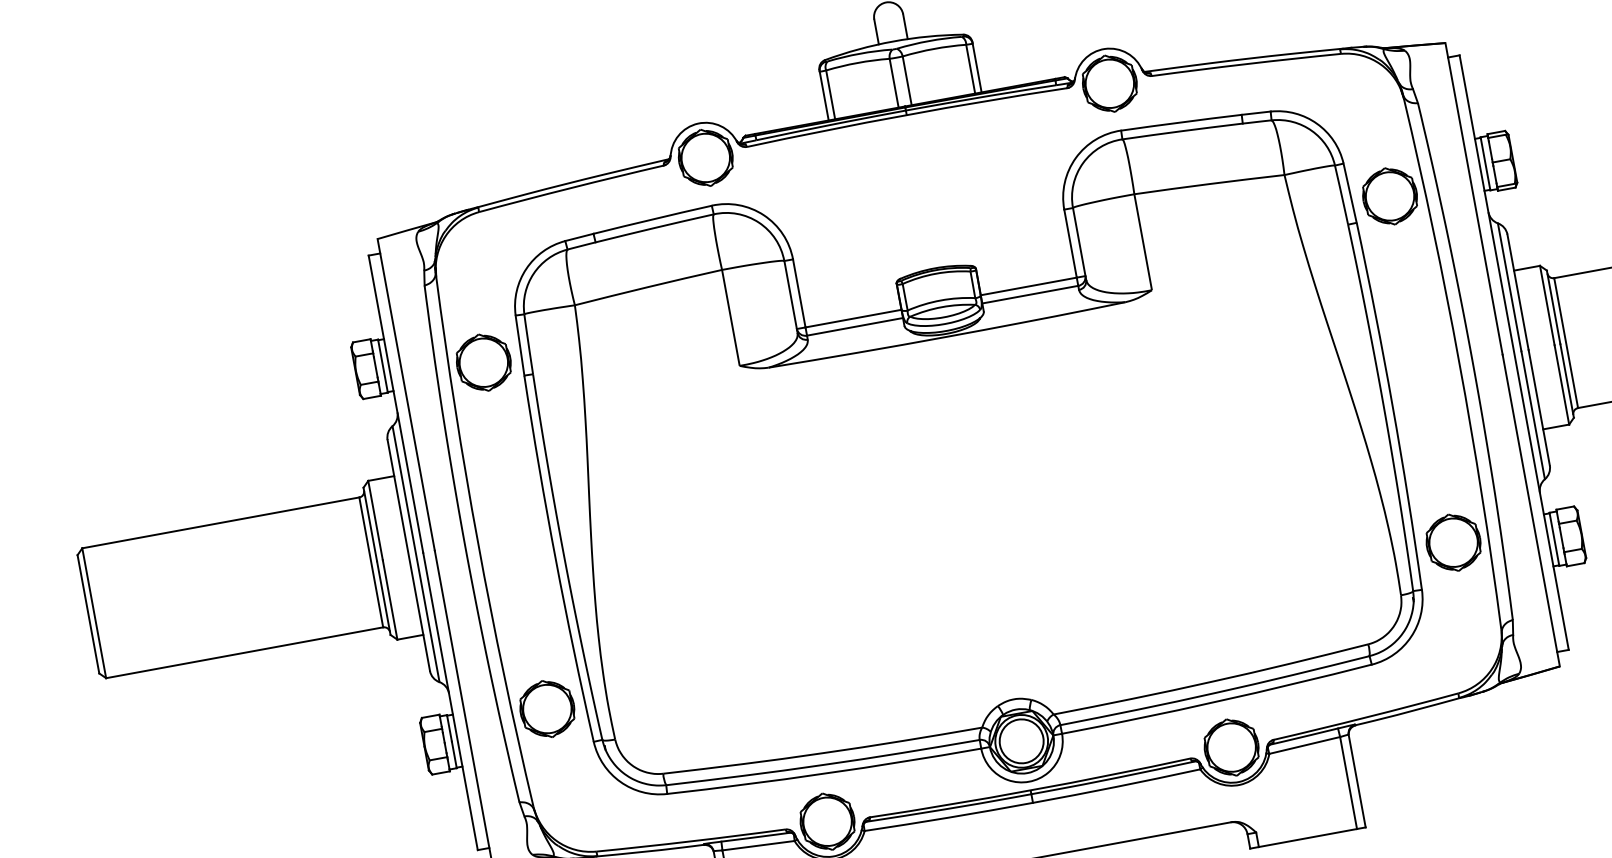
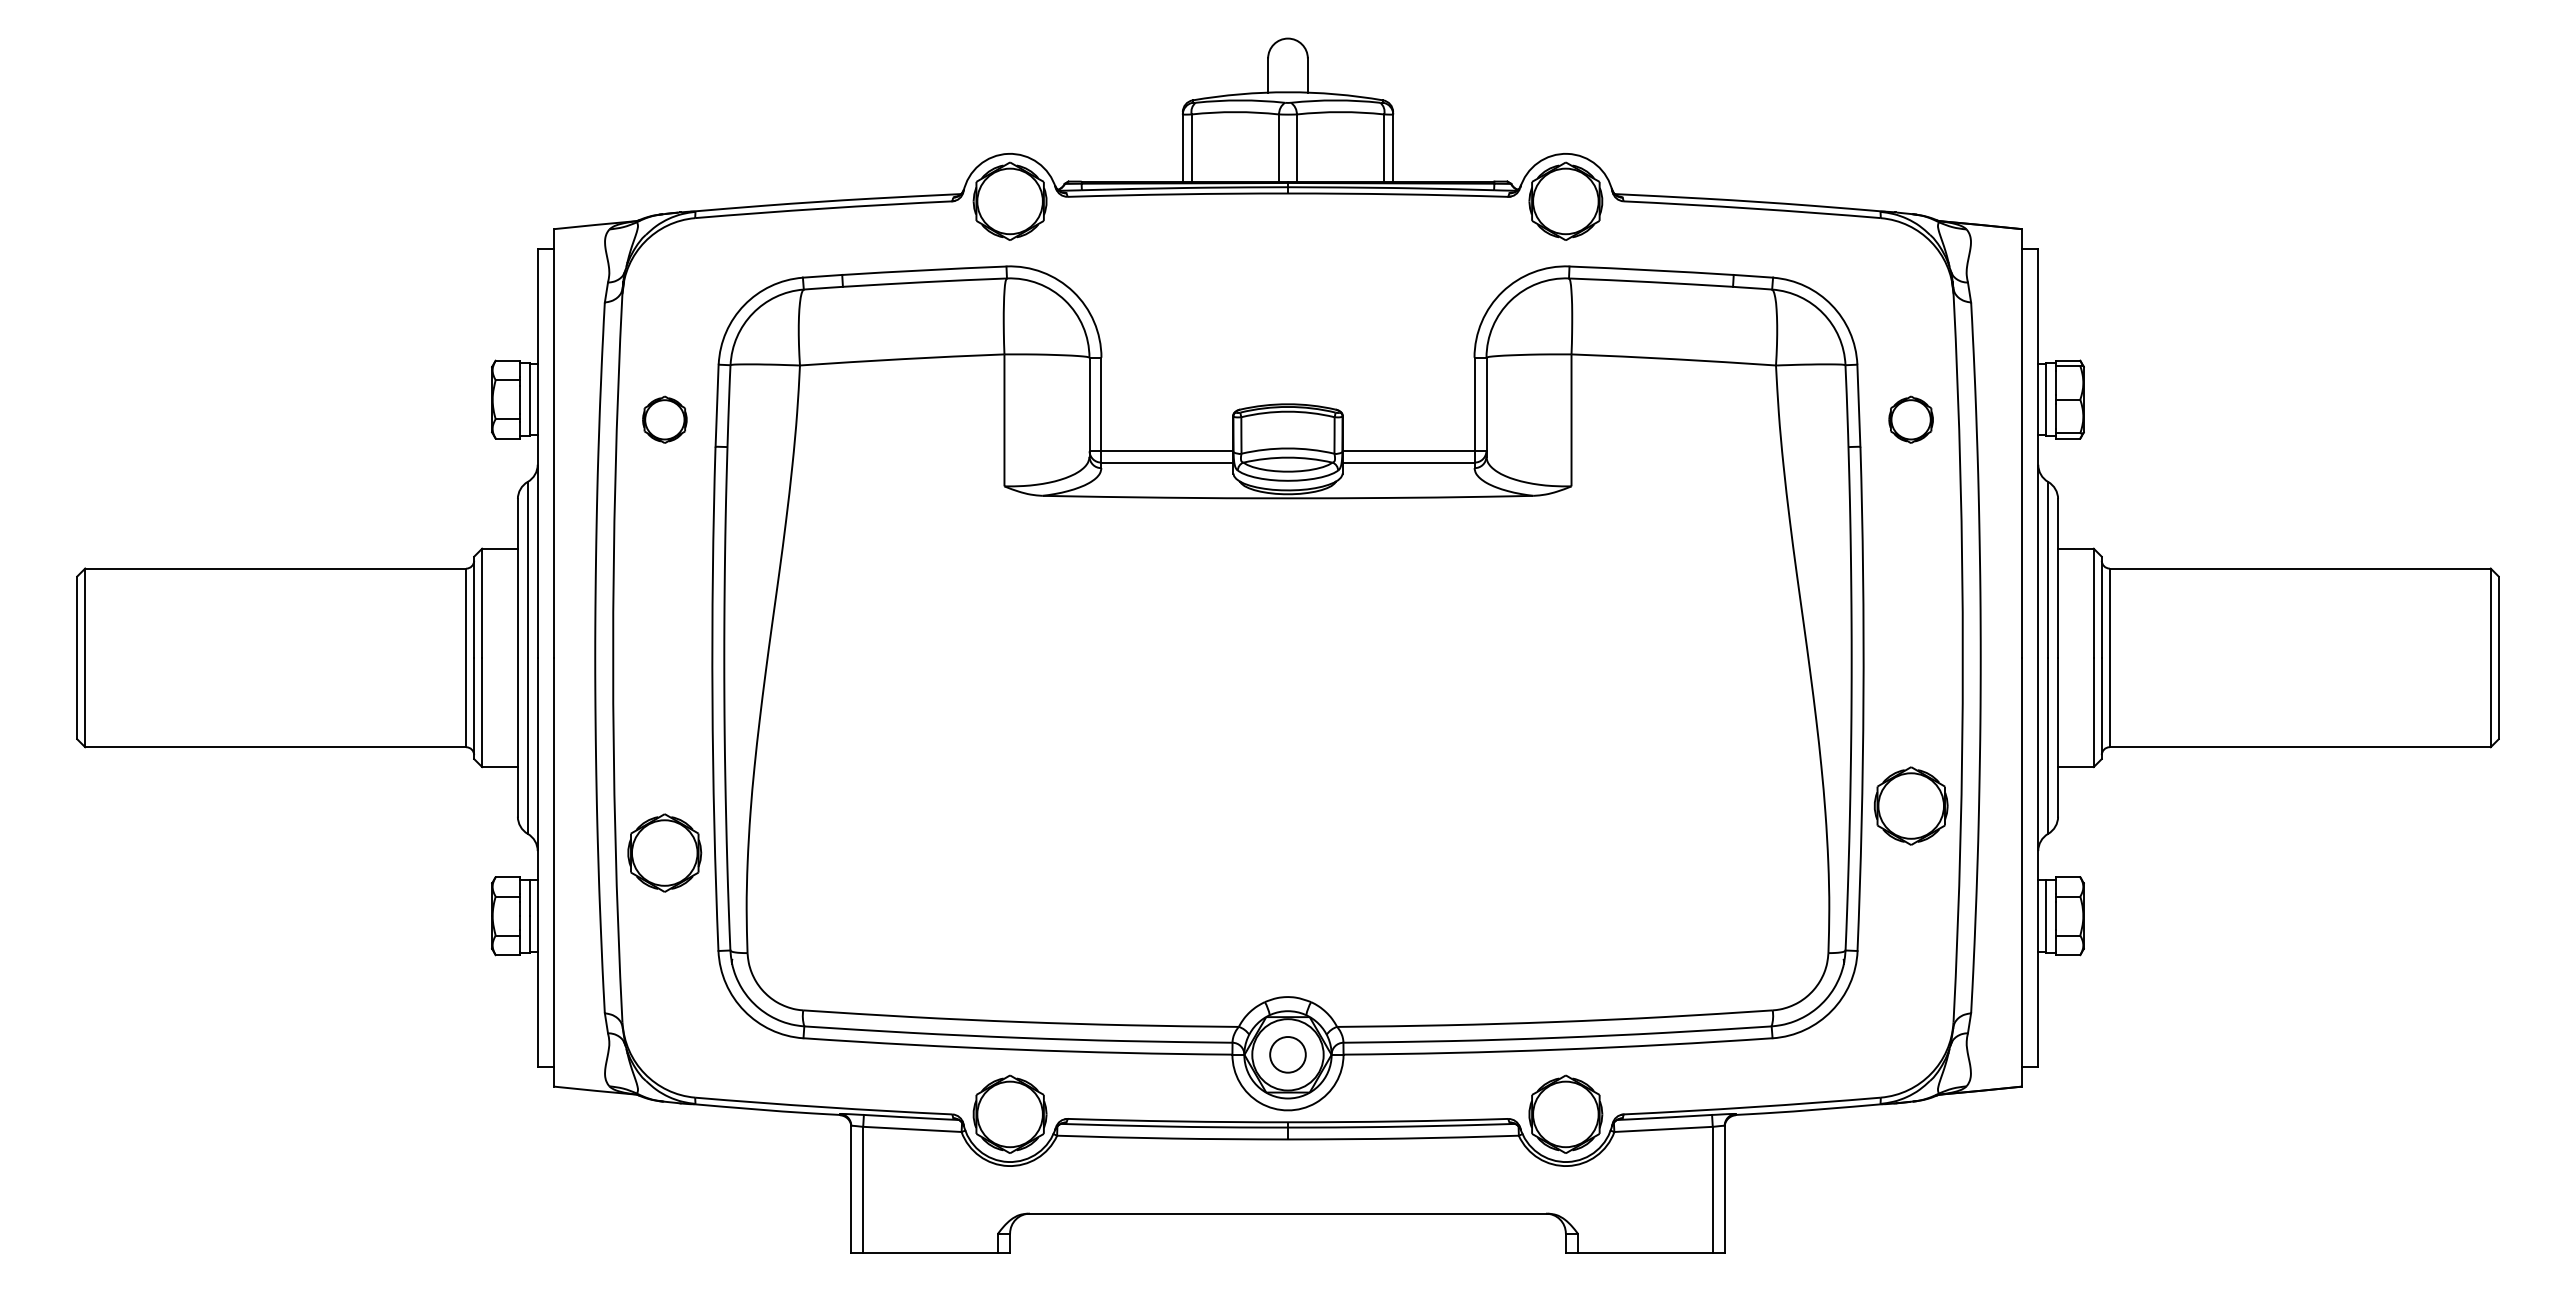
part: (1389, 196) -> (1910, 419), size x0.6
part: (483, 362) -> (664, 419), size x0.6
part: (1453, 542) -> (1910, 805), moved
part: (547, 708) -> (664, 852), moved
circle: (1021, 741) -> (1287, 1054), size x0.6

